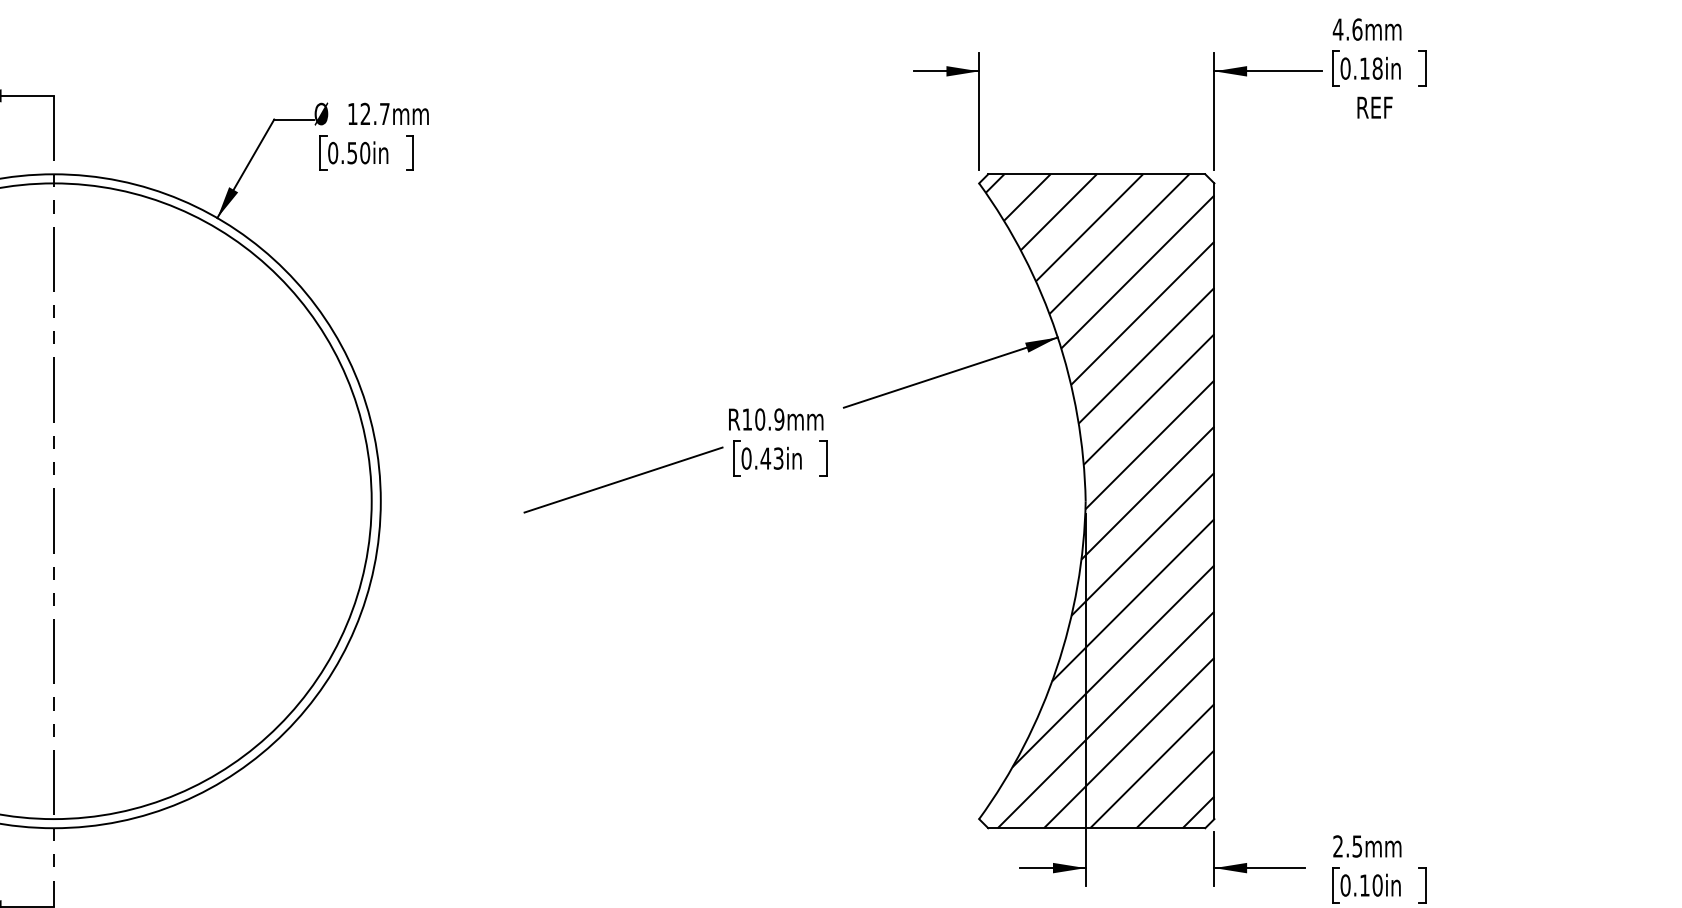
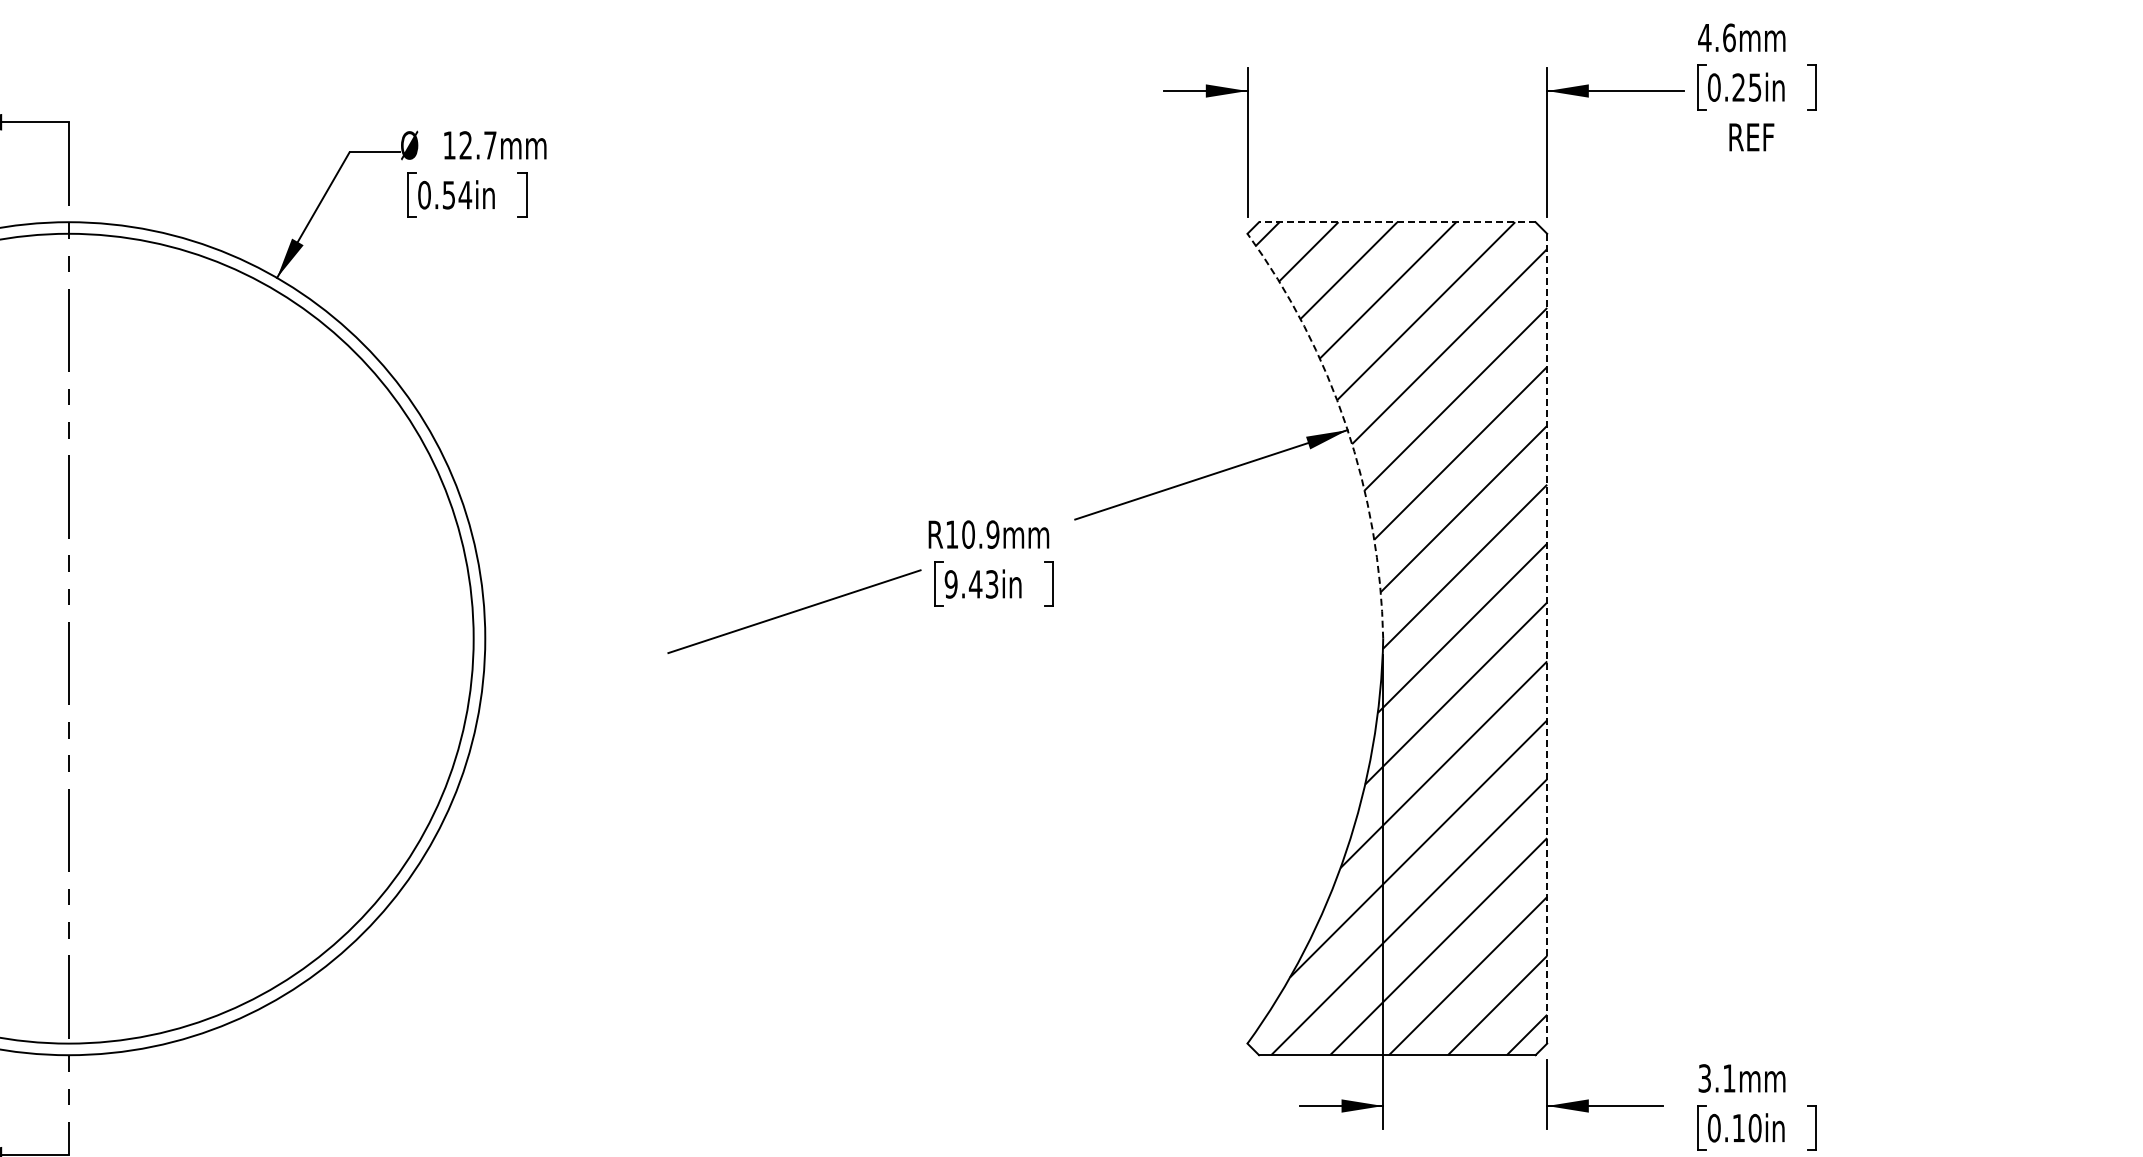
text: (1370, 68) -> (1746, 87), 0.18in -> 0.25in
text: (365, 152) -> (465, 194), 0.50in -> 0.54in
line: (1096, 174) -> (1396, 222), solid -> dashed
arc: (1056, 333) -> (1346, 425), solid -> dashed
text: (746, 458) -> (950, 584), 0.43in -> 9.43in
line: (1214, 501) -> (1547, 638), solid -> dashed
text: (1347, 846) -> (1716, 1078), 2.5mm -> 3.1mm

